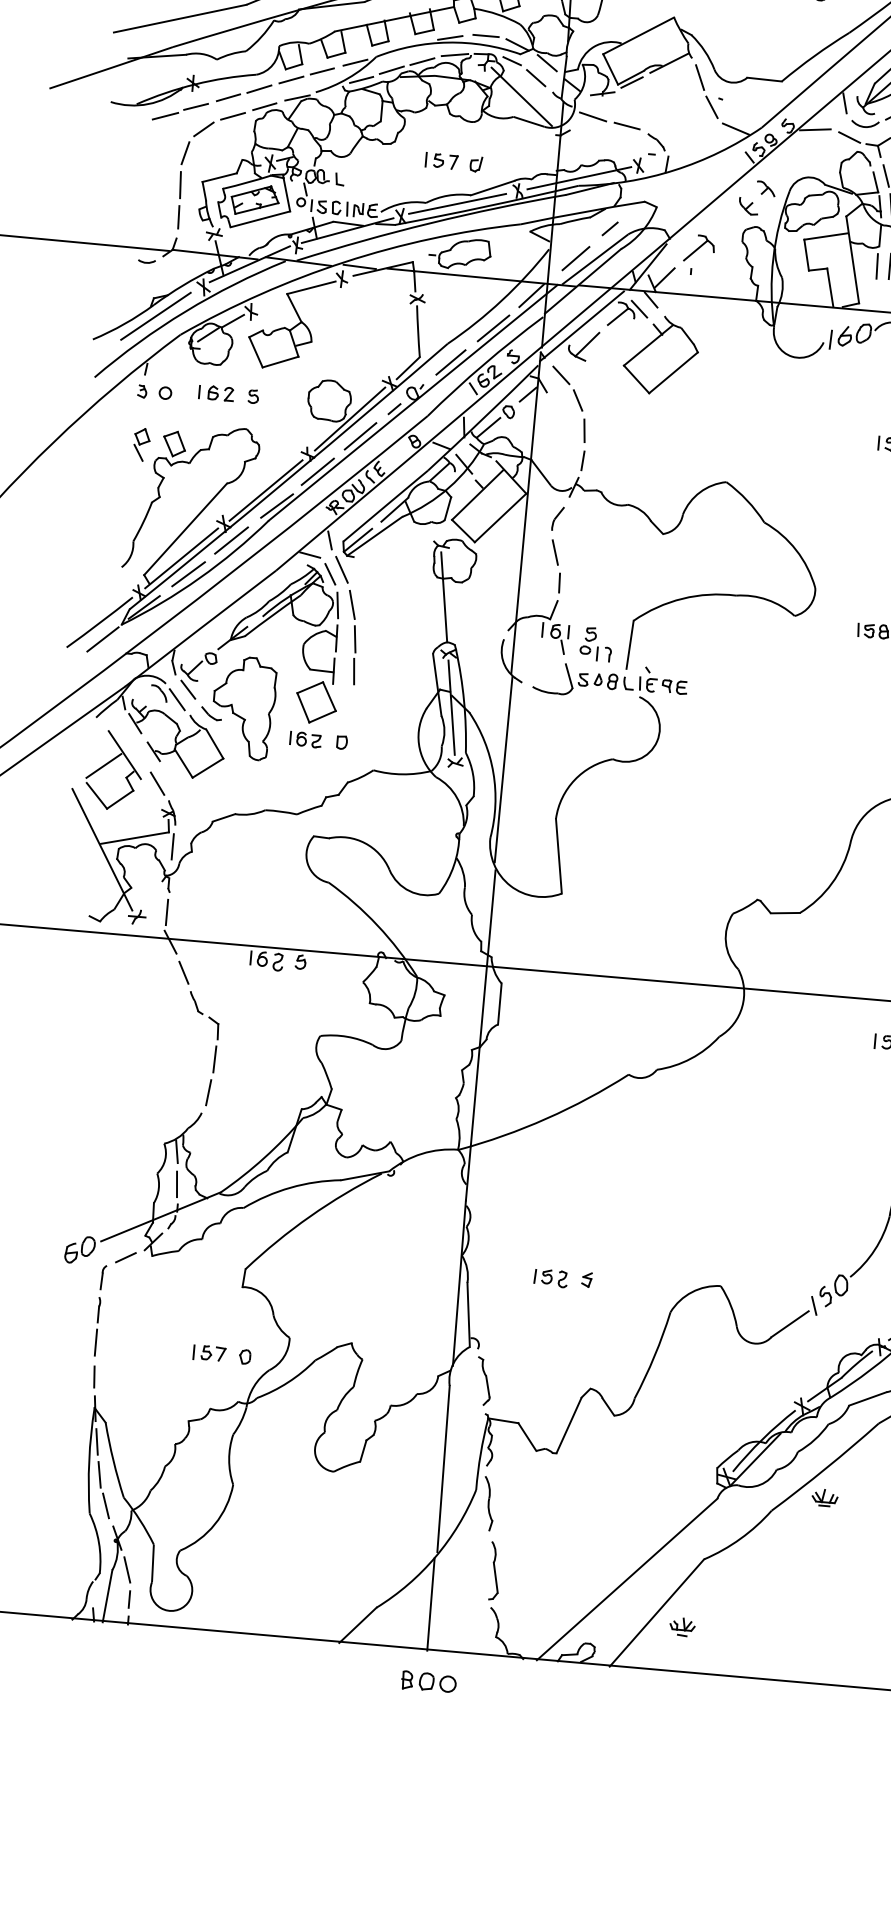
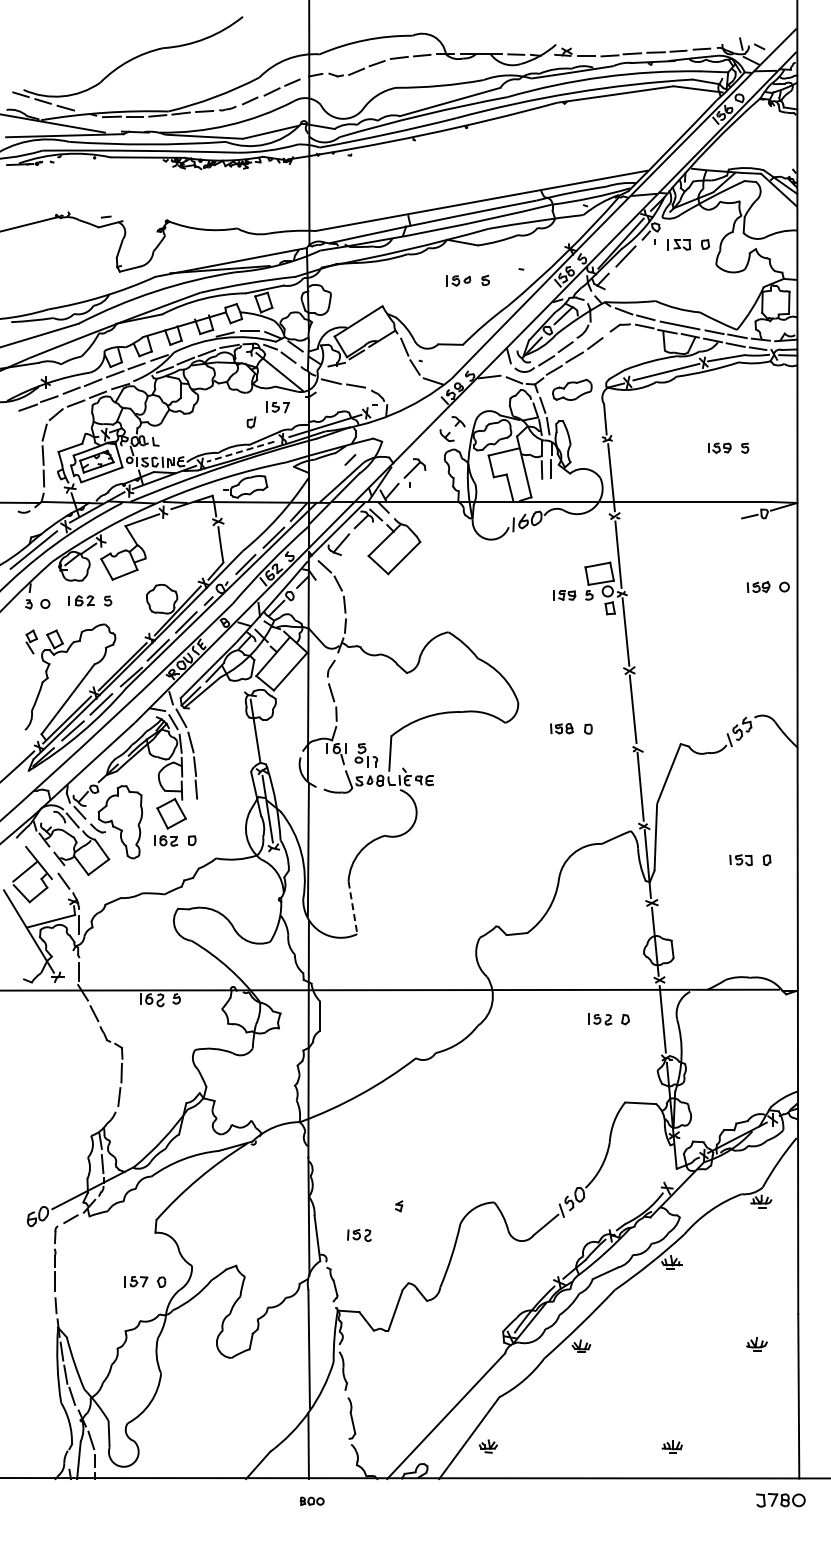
part: (441, 161) -> (277, 407), moved
line: (457, 203) -> (240, 451), solid -> dashed
line: (575, 259) -> (327, 483), removed
line: (103, 638) -> (16, 781), removed
line: (558, 855) -> (352, 907), solid -> dashed
part: (550, 1278) -> (359, 1235), moved
part: (429, 1682) -> (312, 1501), size x0.6

